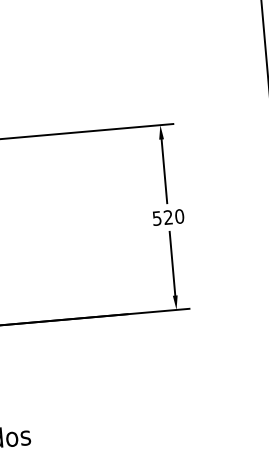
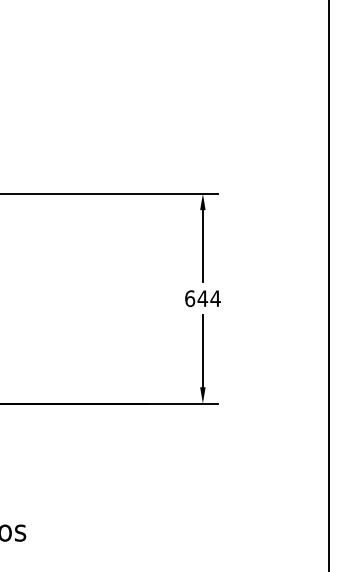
text: (168, 217) -> (202, 298), 520 -> 644

